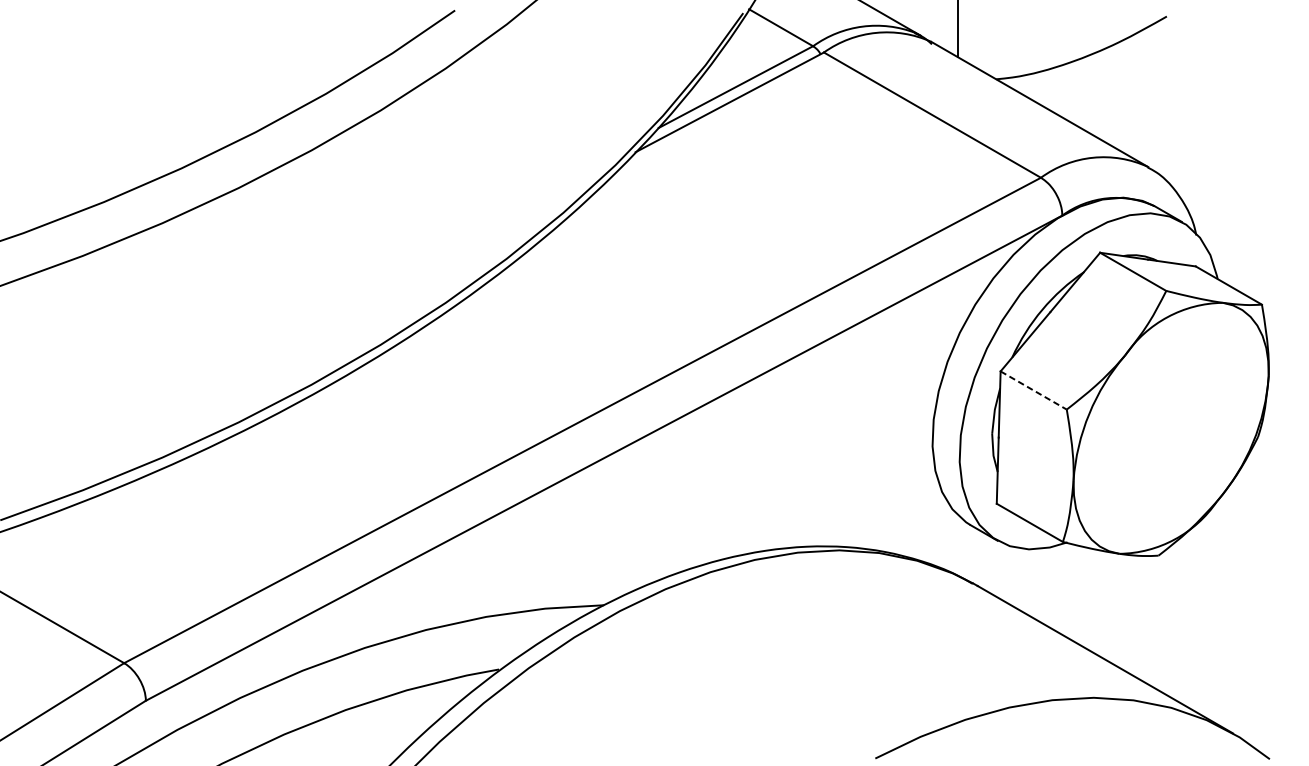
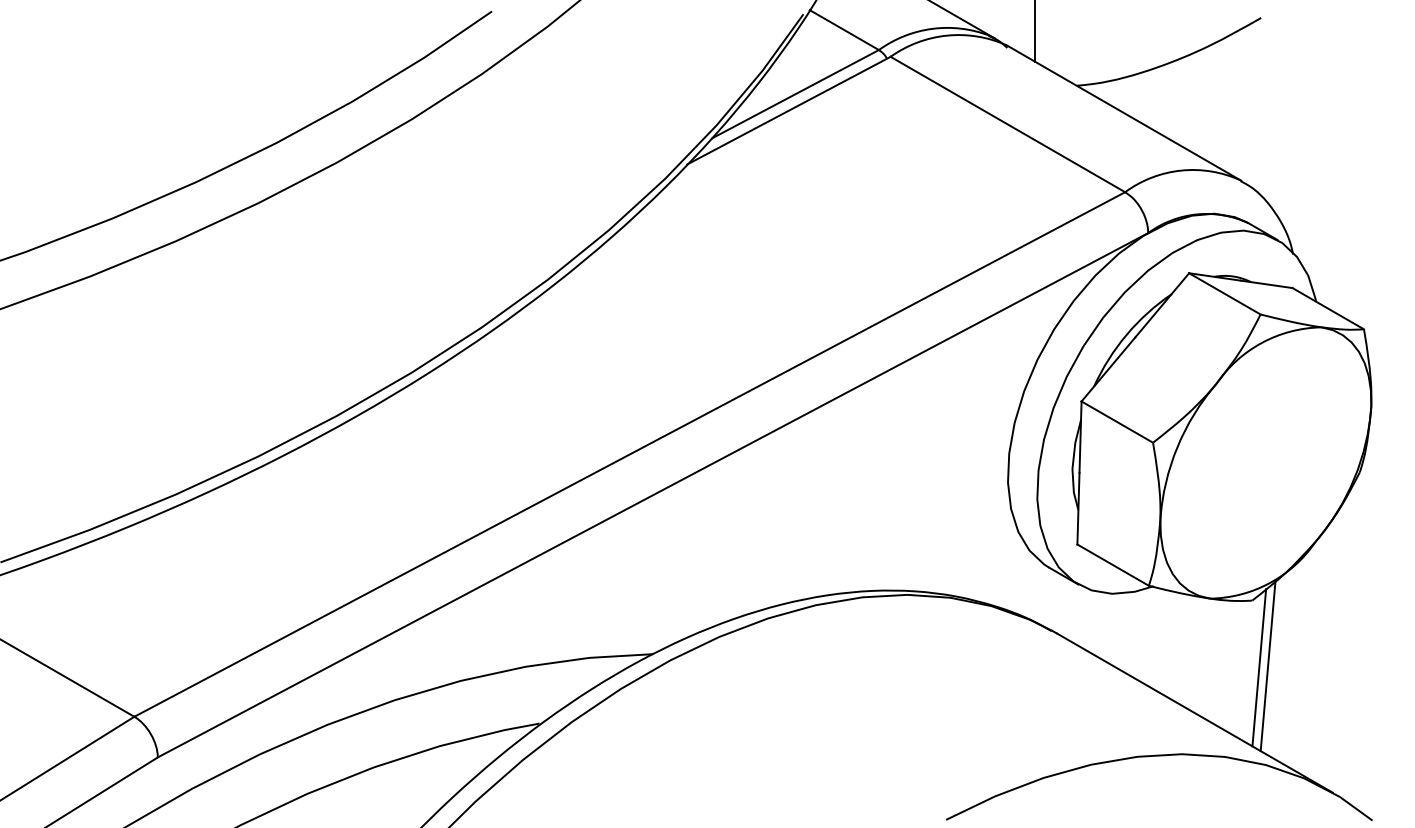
line: (1033, 390) -> (1117, 422), dashed -> solid
line: (1172, 616) -> (1267, 666), added
line: (1165, 617) -> (1259, 667), added

